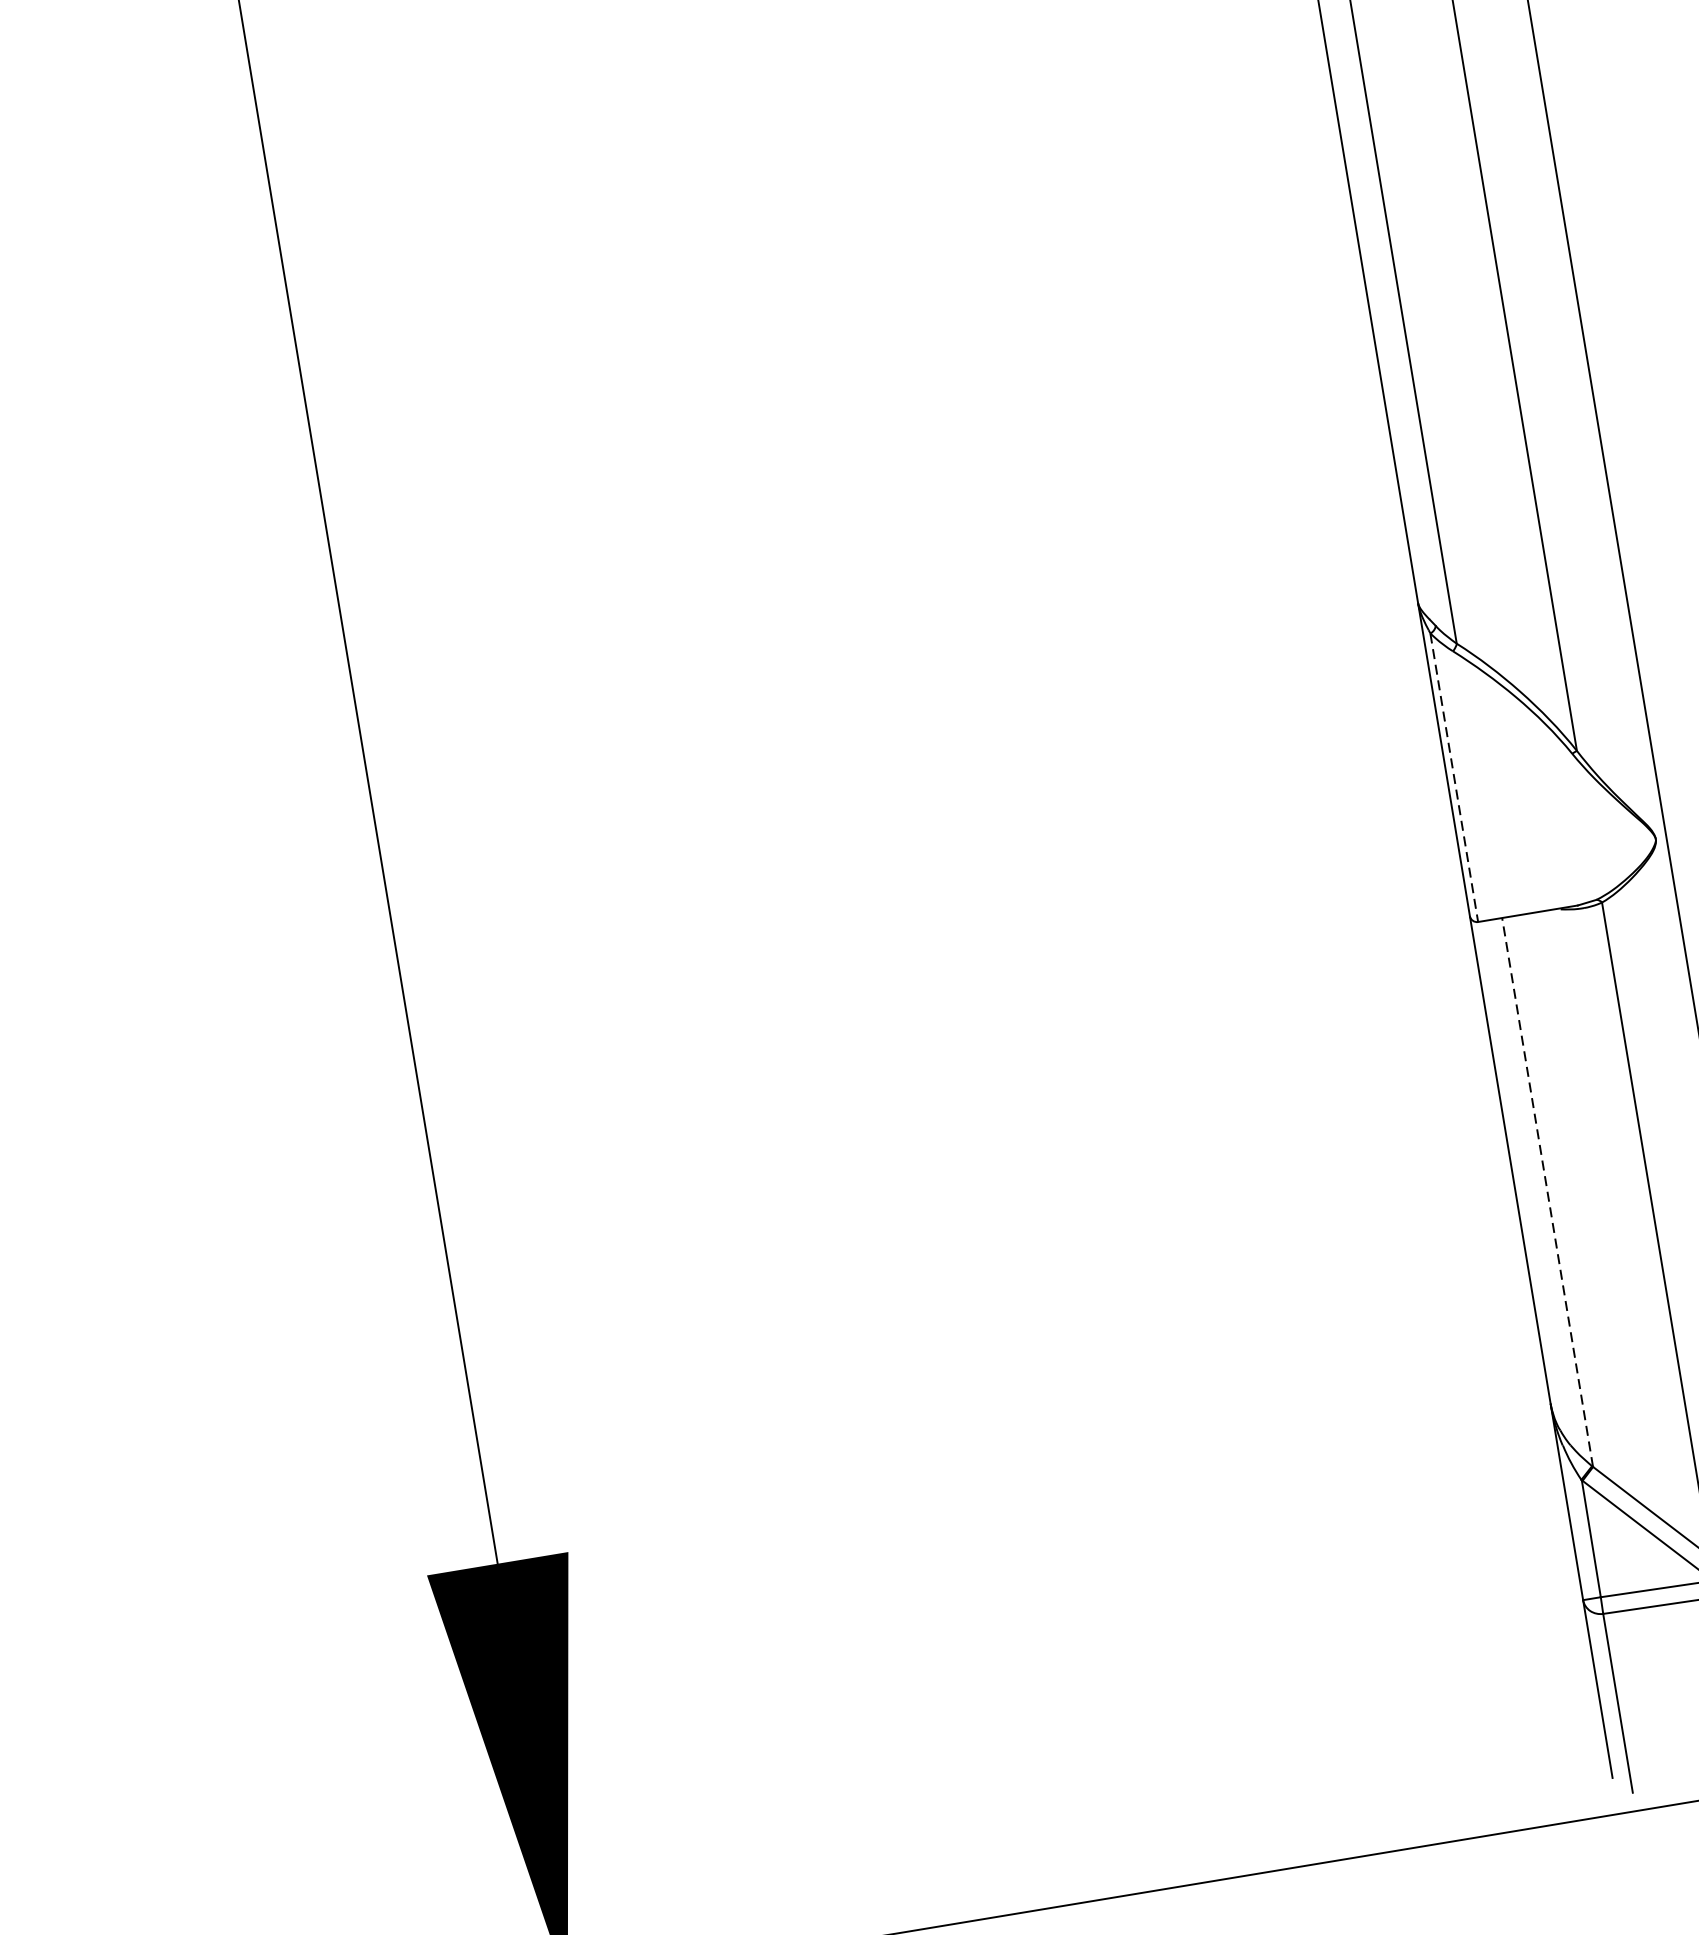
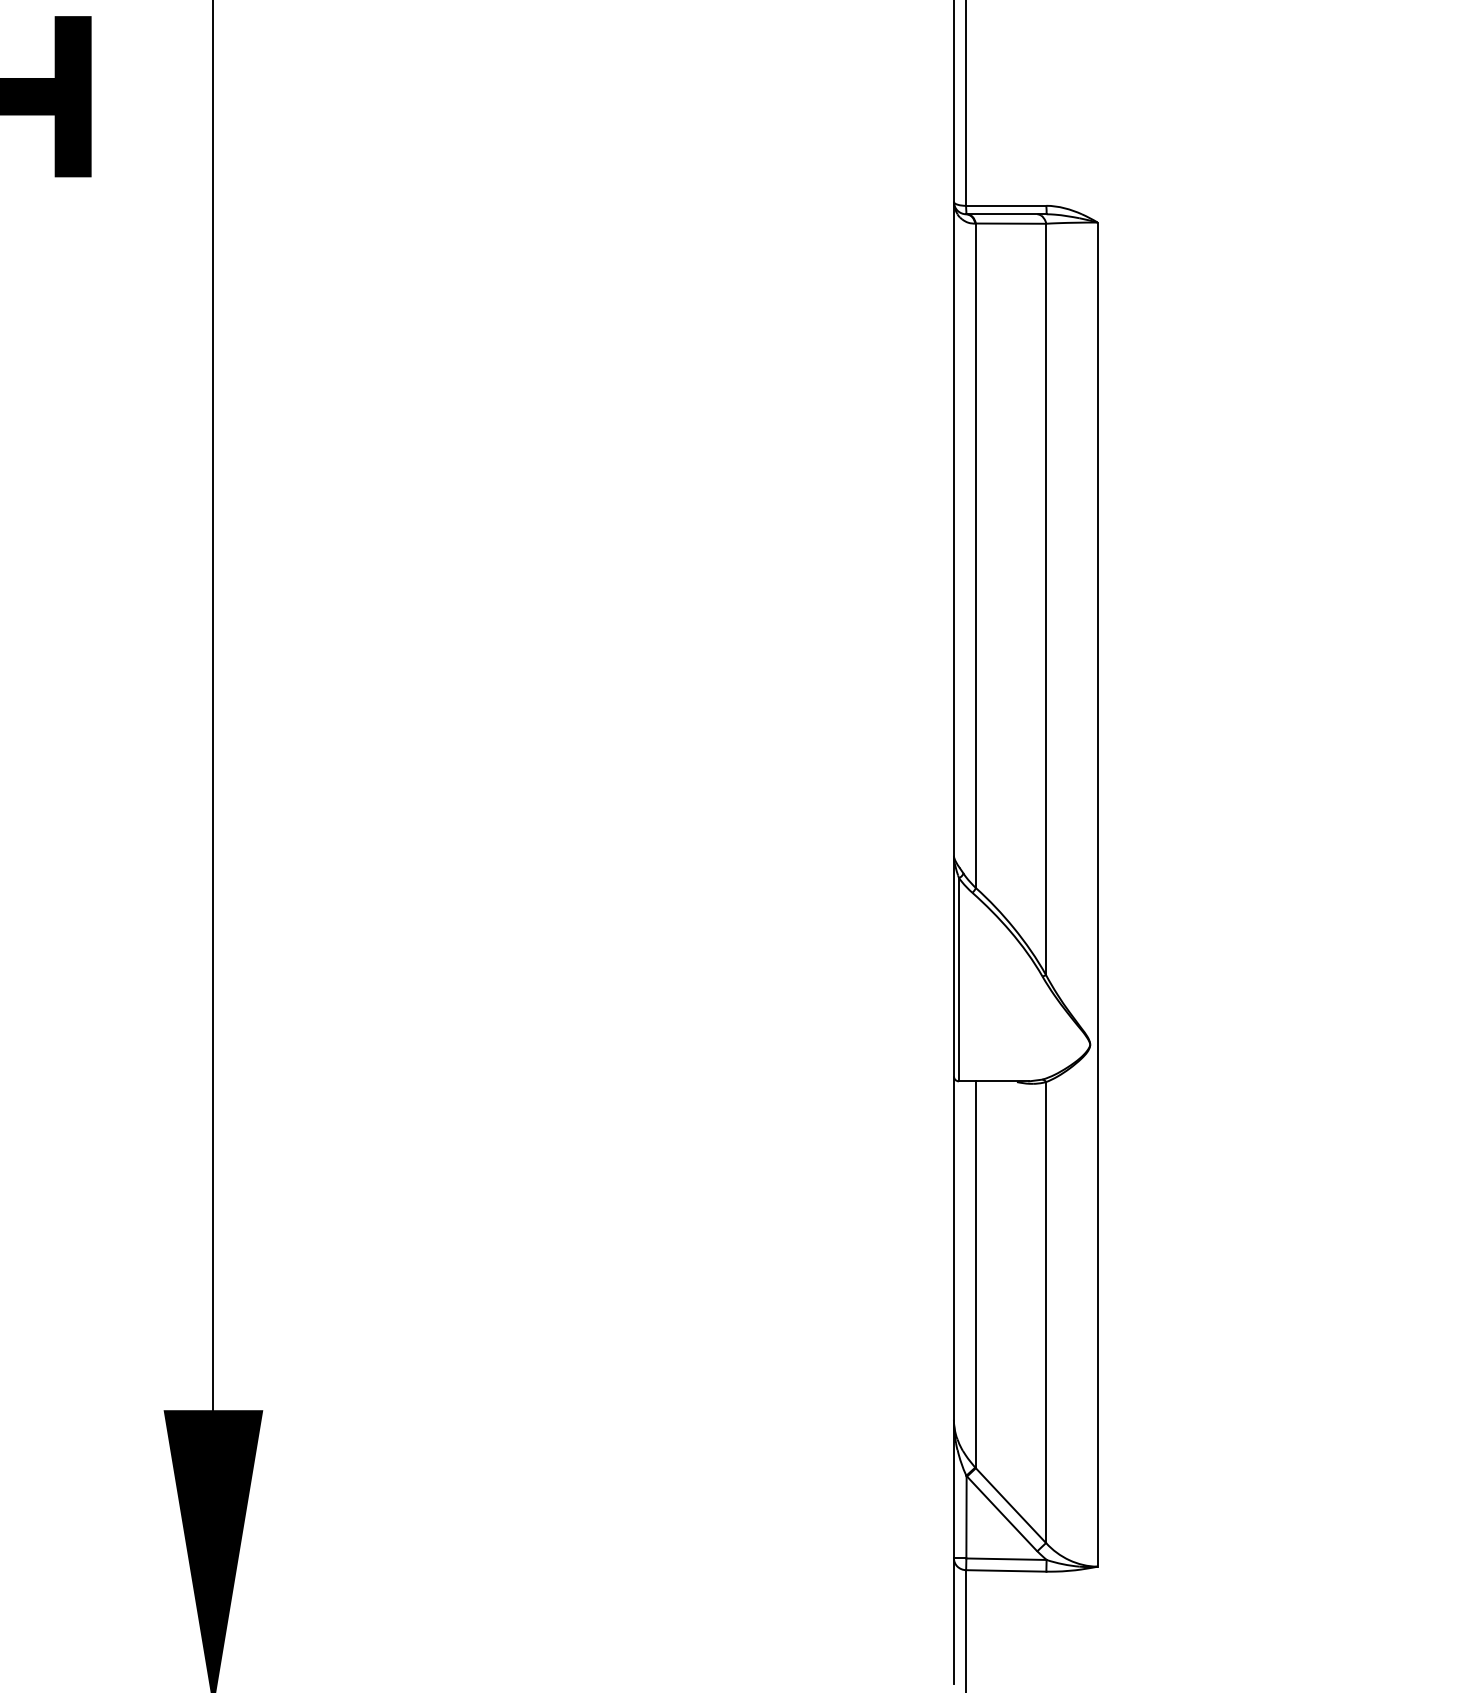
line: (1453, 777) -> (958, 979), dashed -> solid
line: (1547, 1192) -> (975, 1274), dashed -> solid

